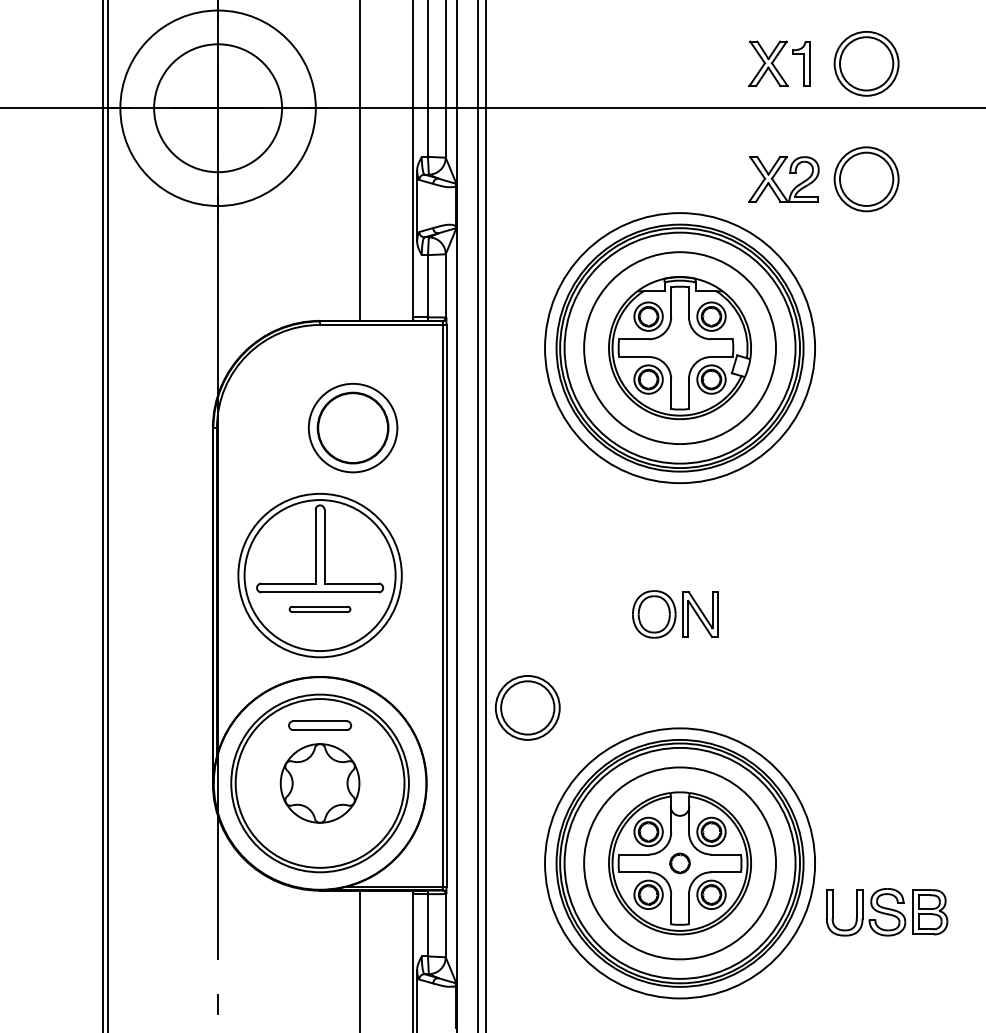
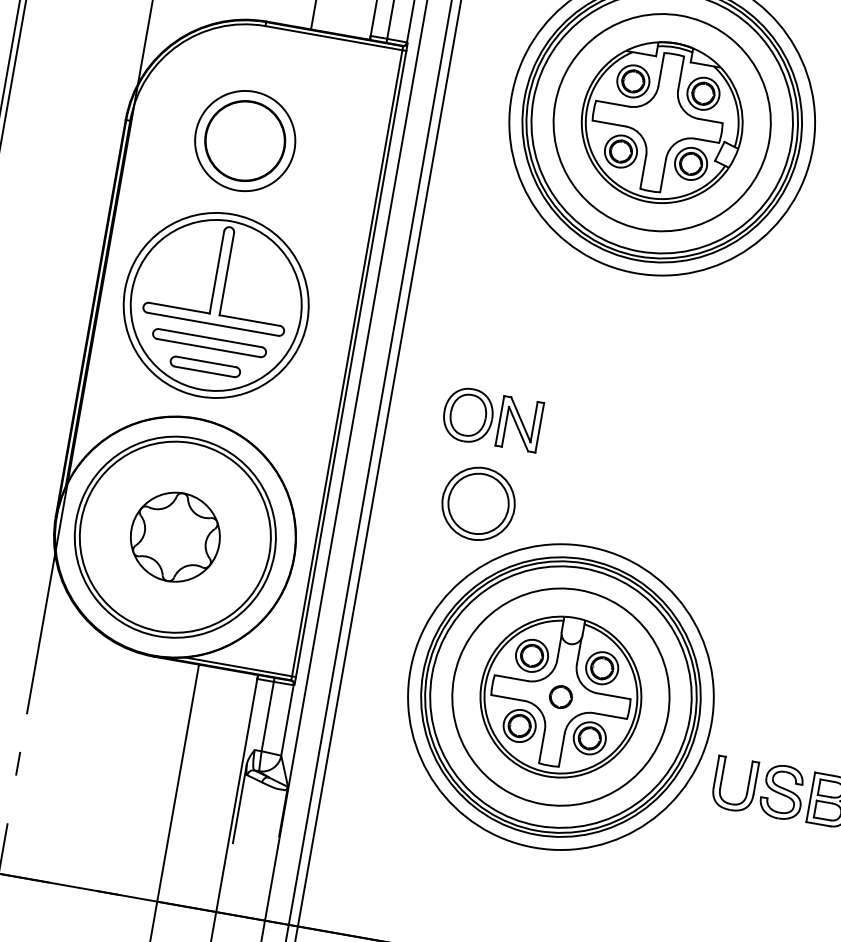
part: (353, 427) -> (245, 140), moved
part: (319, 609) -> (208, 343), size x1.67
part: (675, 614) -> (491, 419), moved
part: (527, 707) -> (478, 503), moved
part: (320, 725) -> (205, 366), moved

